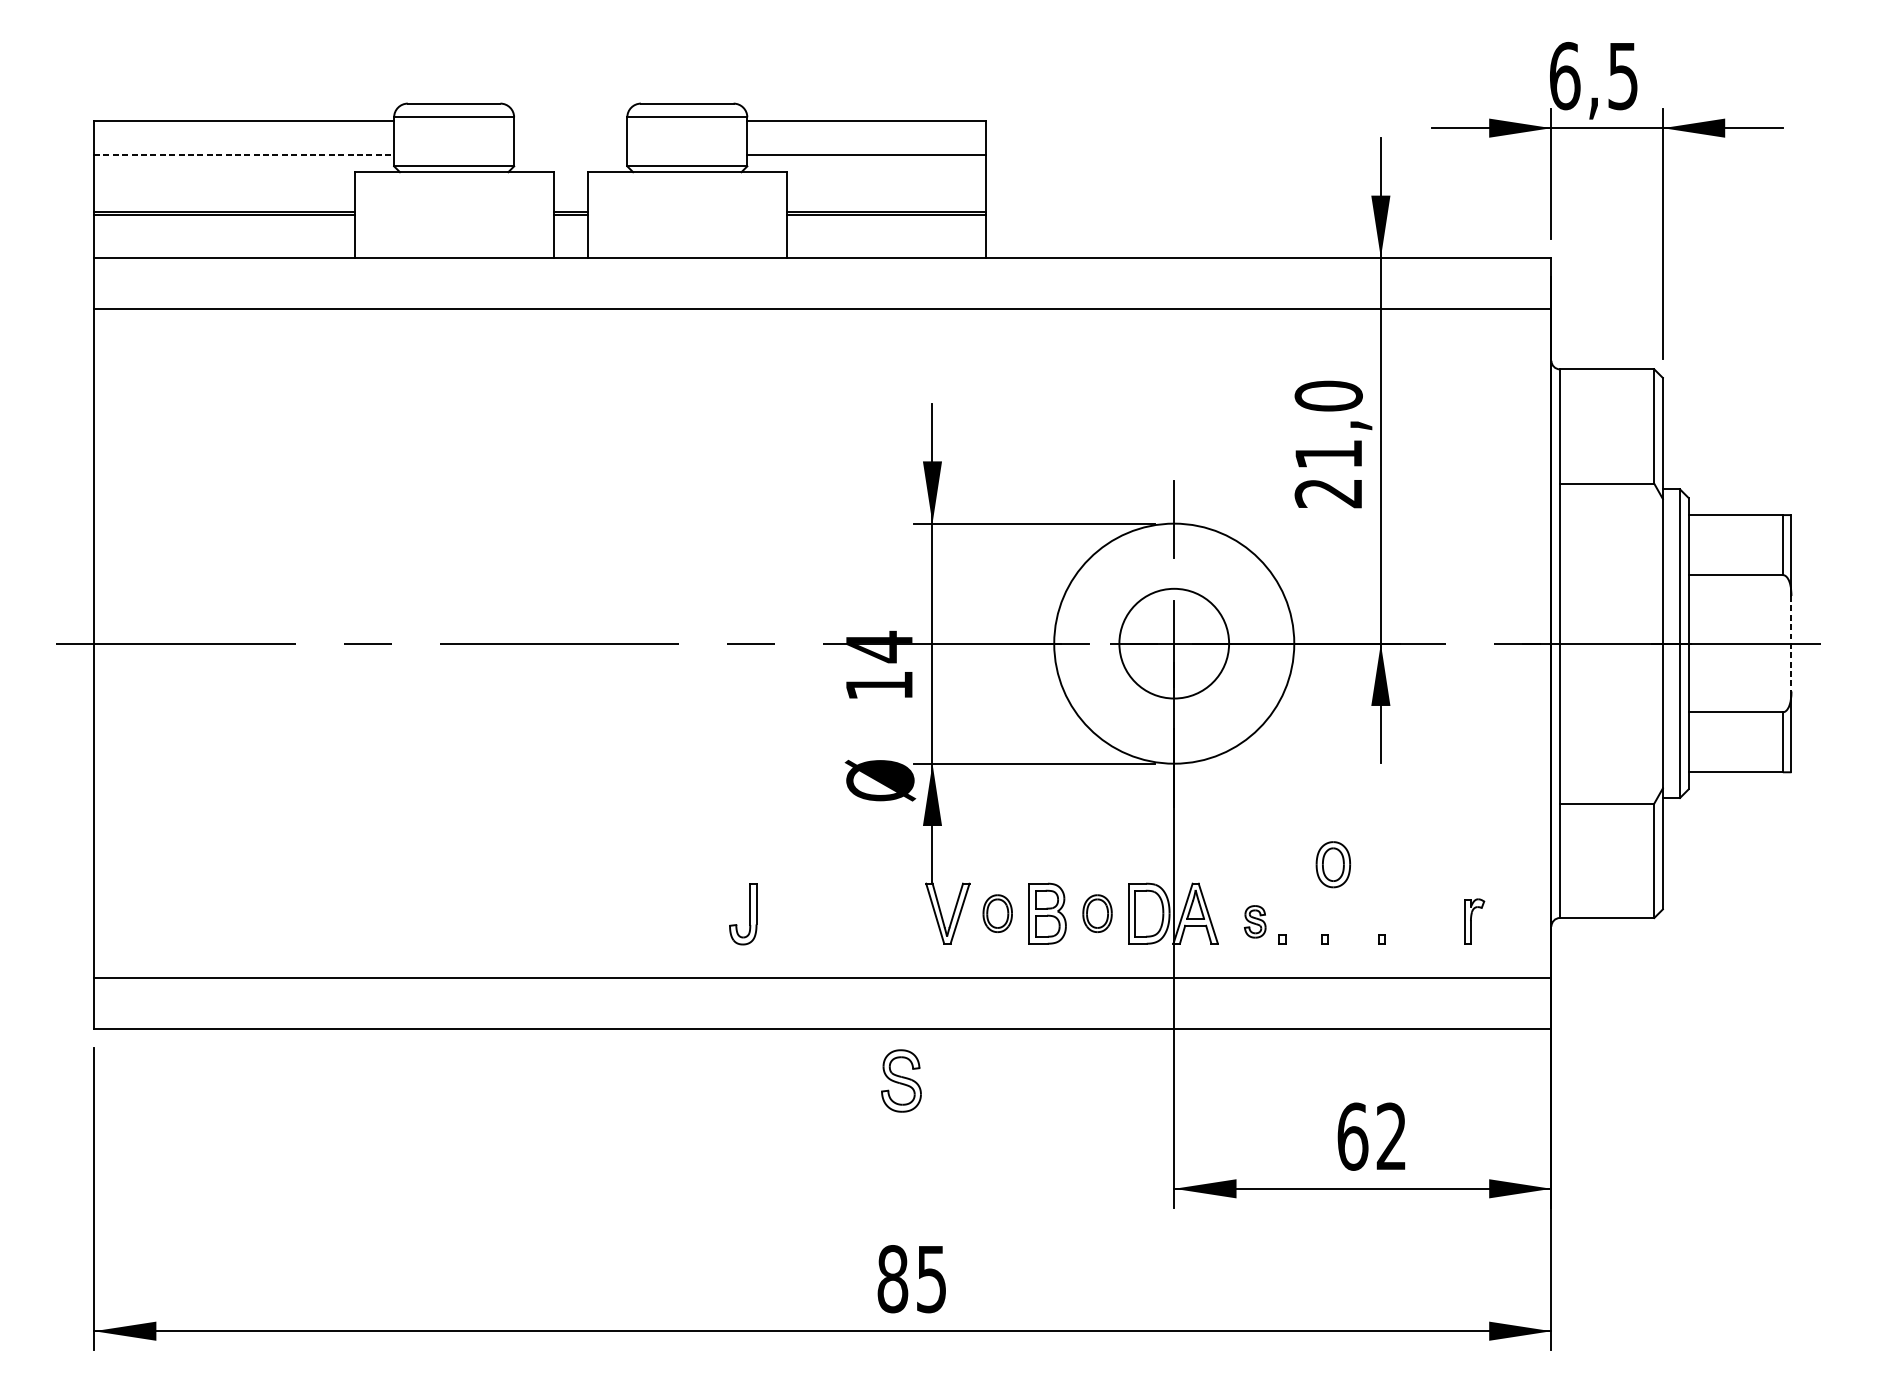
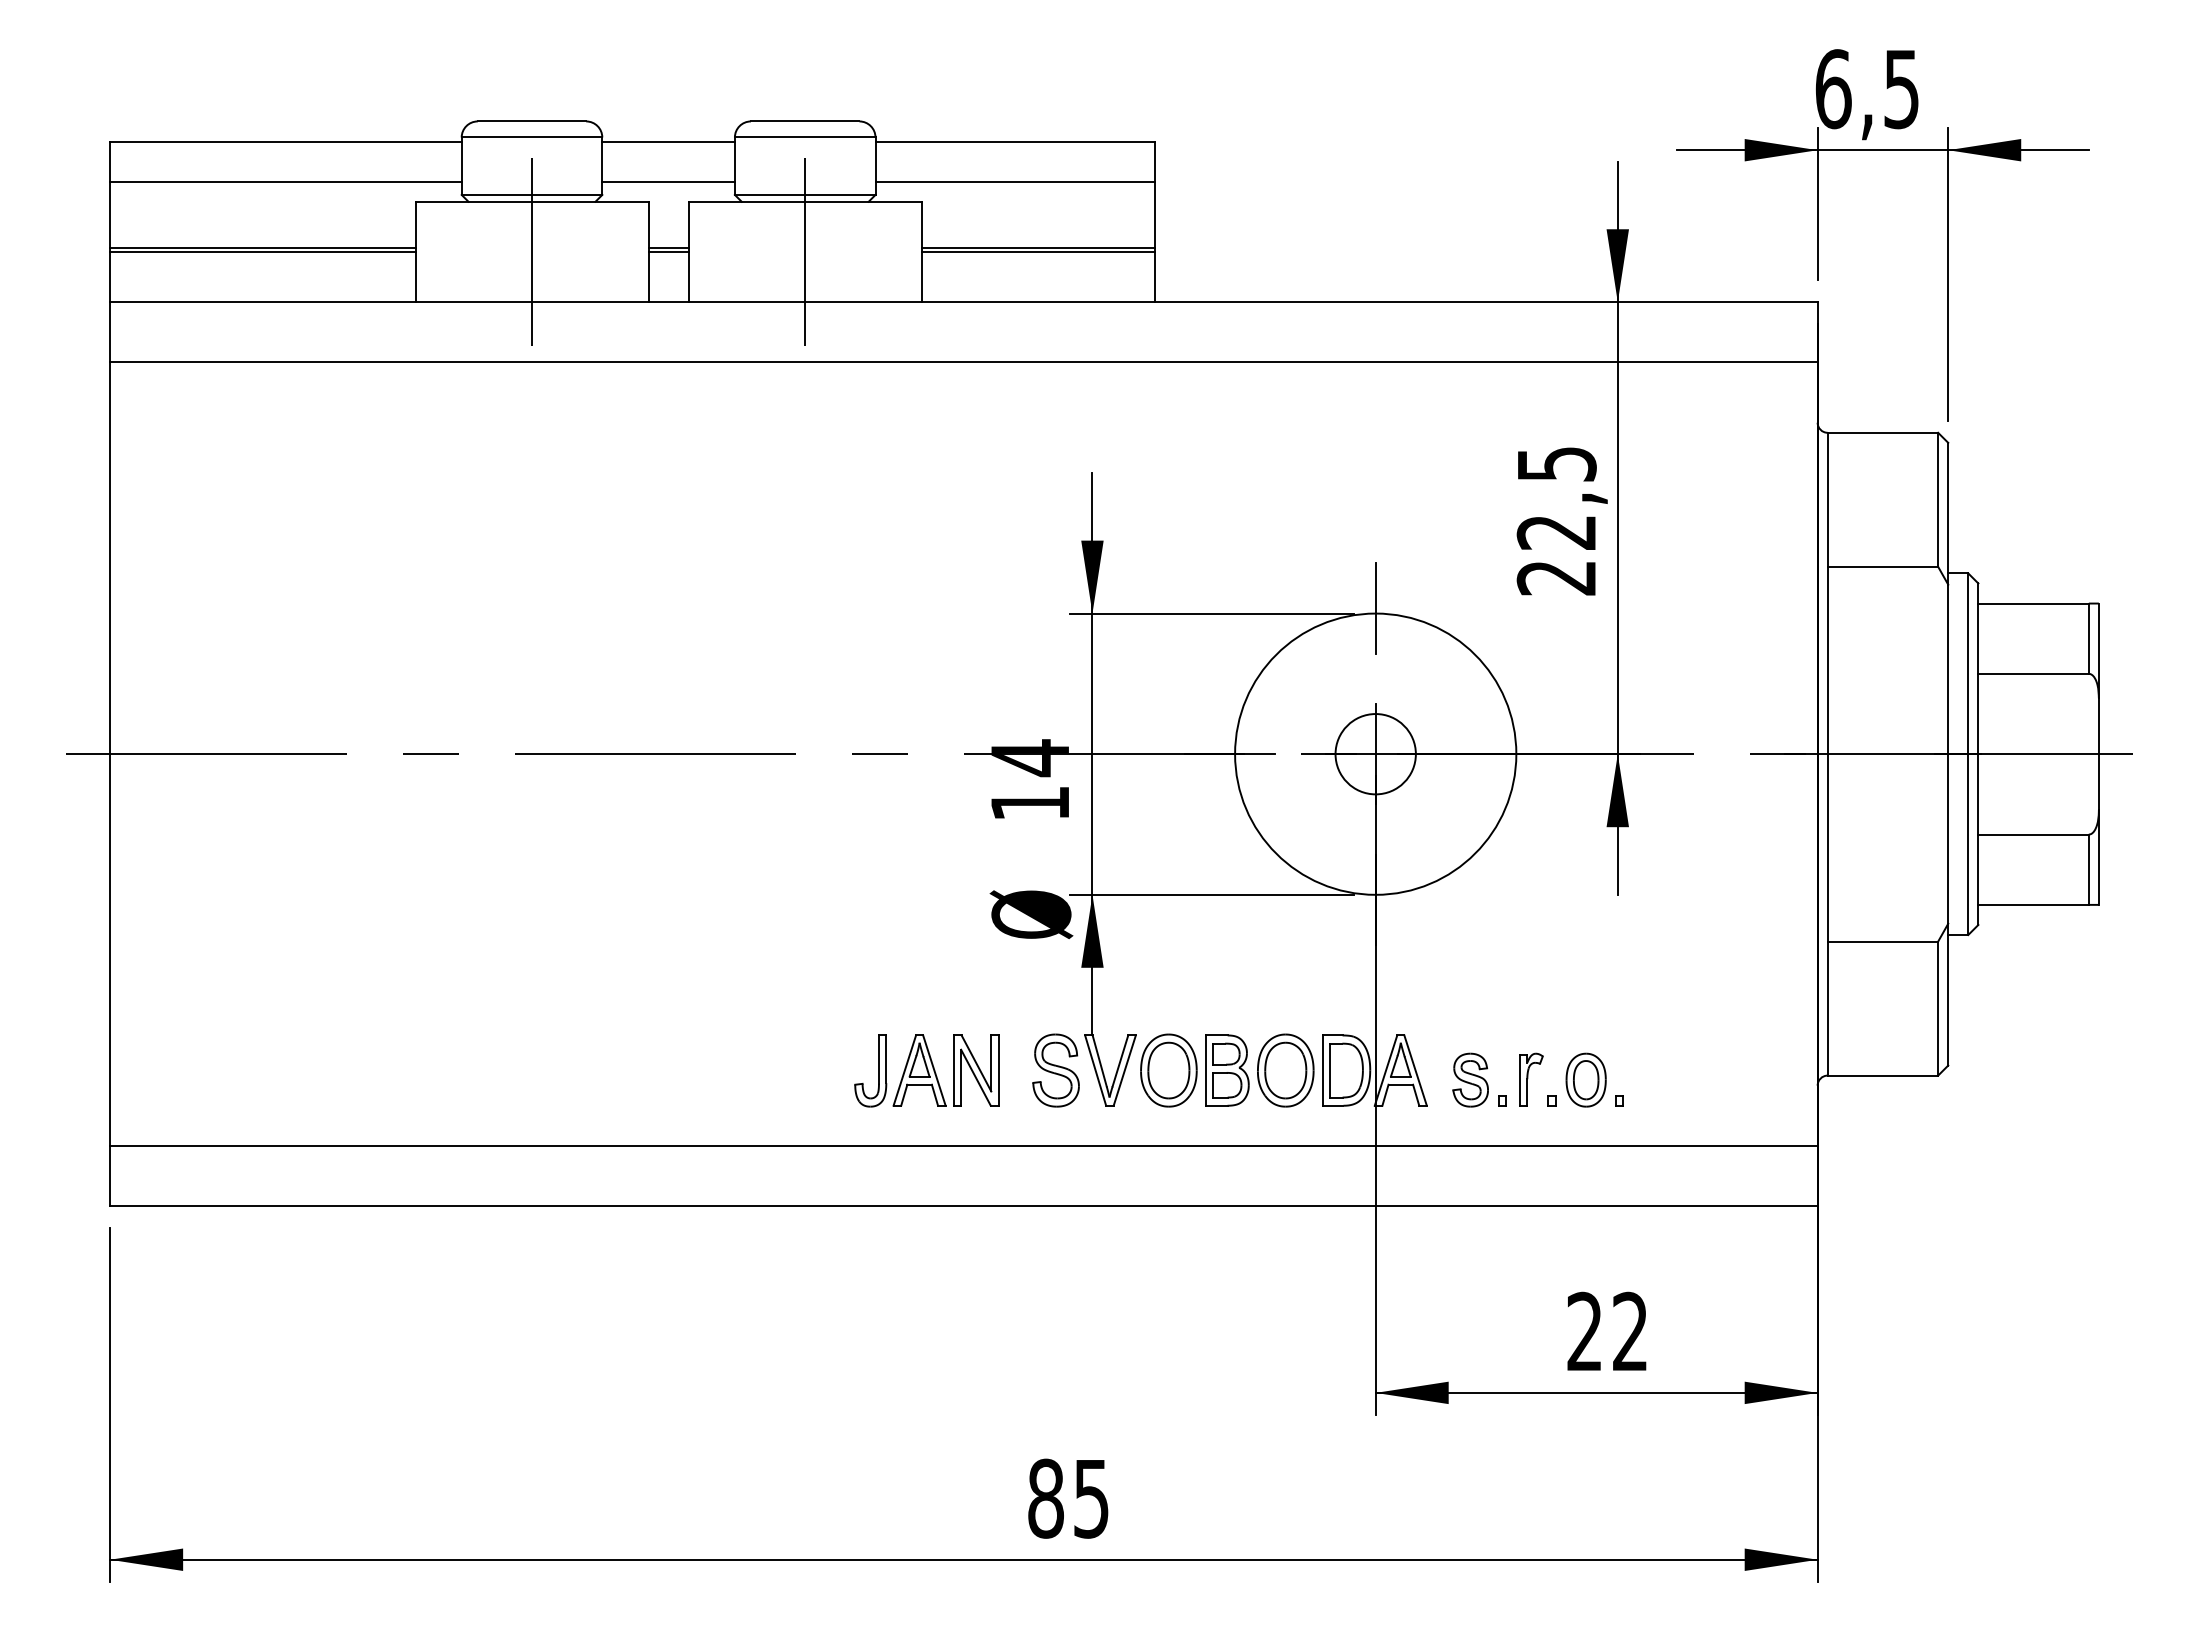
line: (570, 120) -> (668, 141), added
line: (243, 154) -> (285, 181), dashed -> solid
line: (570, 154) -> (668, 181), added
line: (454, 214) -> (532, 251), added
line: (687, 214) -> (805, 251), added
text: (1328, 424) -> (1556, 497), 21,0 -> 22,5
circle: (1174, 643) -> (1375, 754), size x0.62
line: (1791, 643) -> (2098, 754), dashed -> solid
part: (1332, 864) -> (1585, 1079), moved
part: (813, 913) -> (953, 1070), added
part: (997, 913) -> (1168, 1070), size x1.67
part: (1097, 913) -> (1285, 1070), size x1.67
part: (1255, 921) -> (1470, 1079), size x1.43
part: (1474, 921) -> (1531, 1079), moved
part: (900, 1080) -> (1055, 1070), moved
text: (1353, 1136) -> (1585, 1331), 62 -> 22

